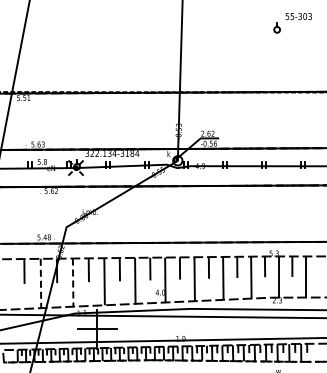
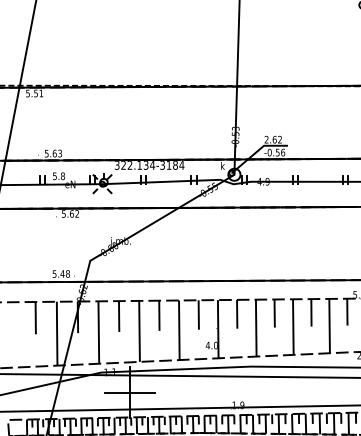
line: (40, 283) -> (56, 333), dashed -> solid
line: (73, 283) -> (99, 333), dashed -> solid

